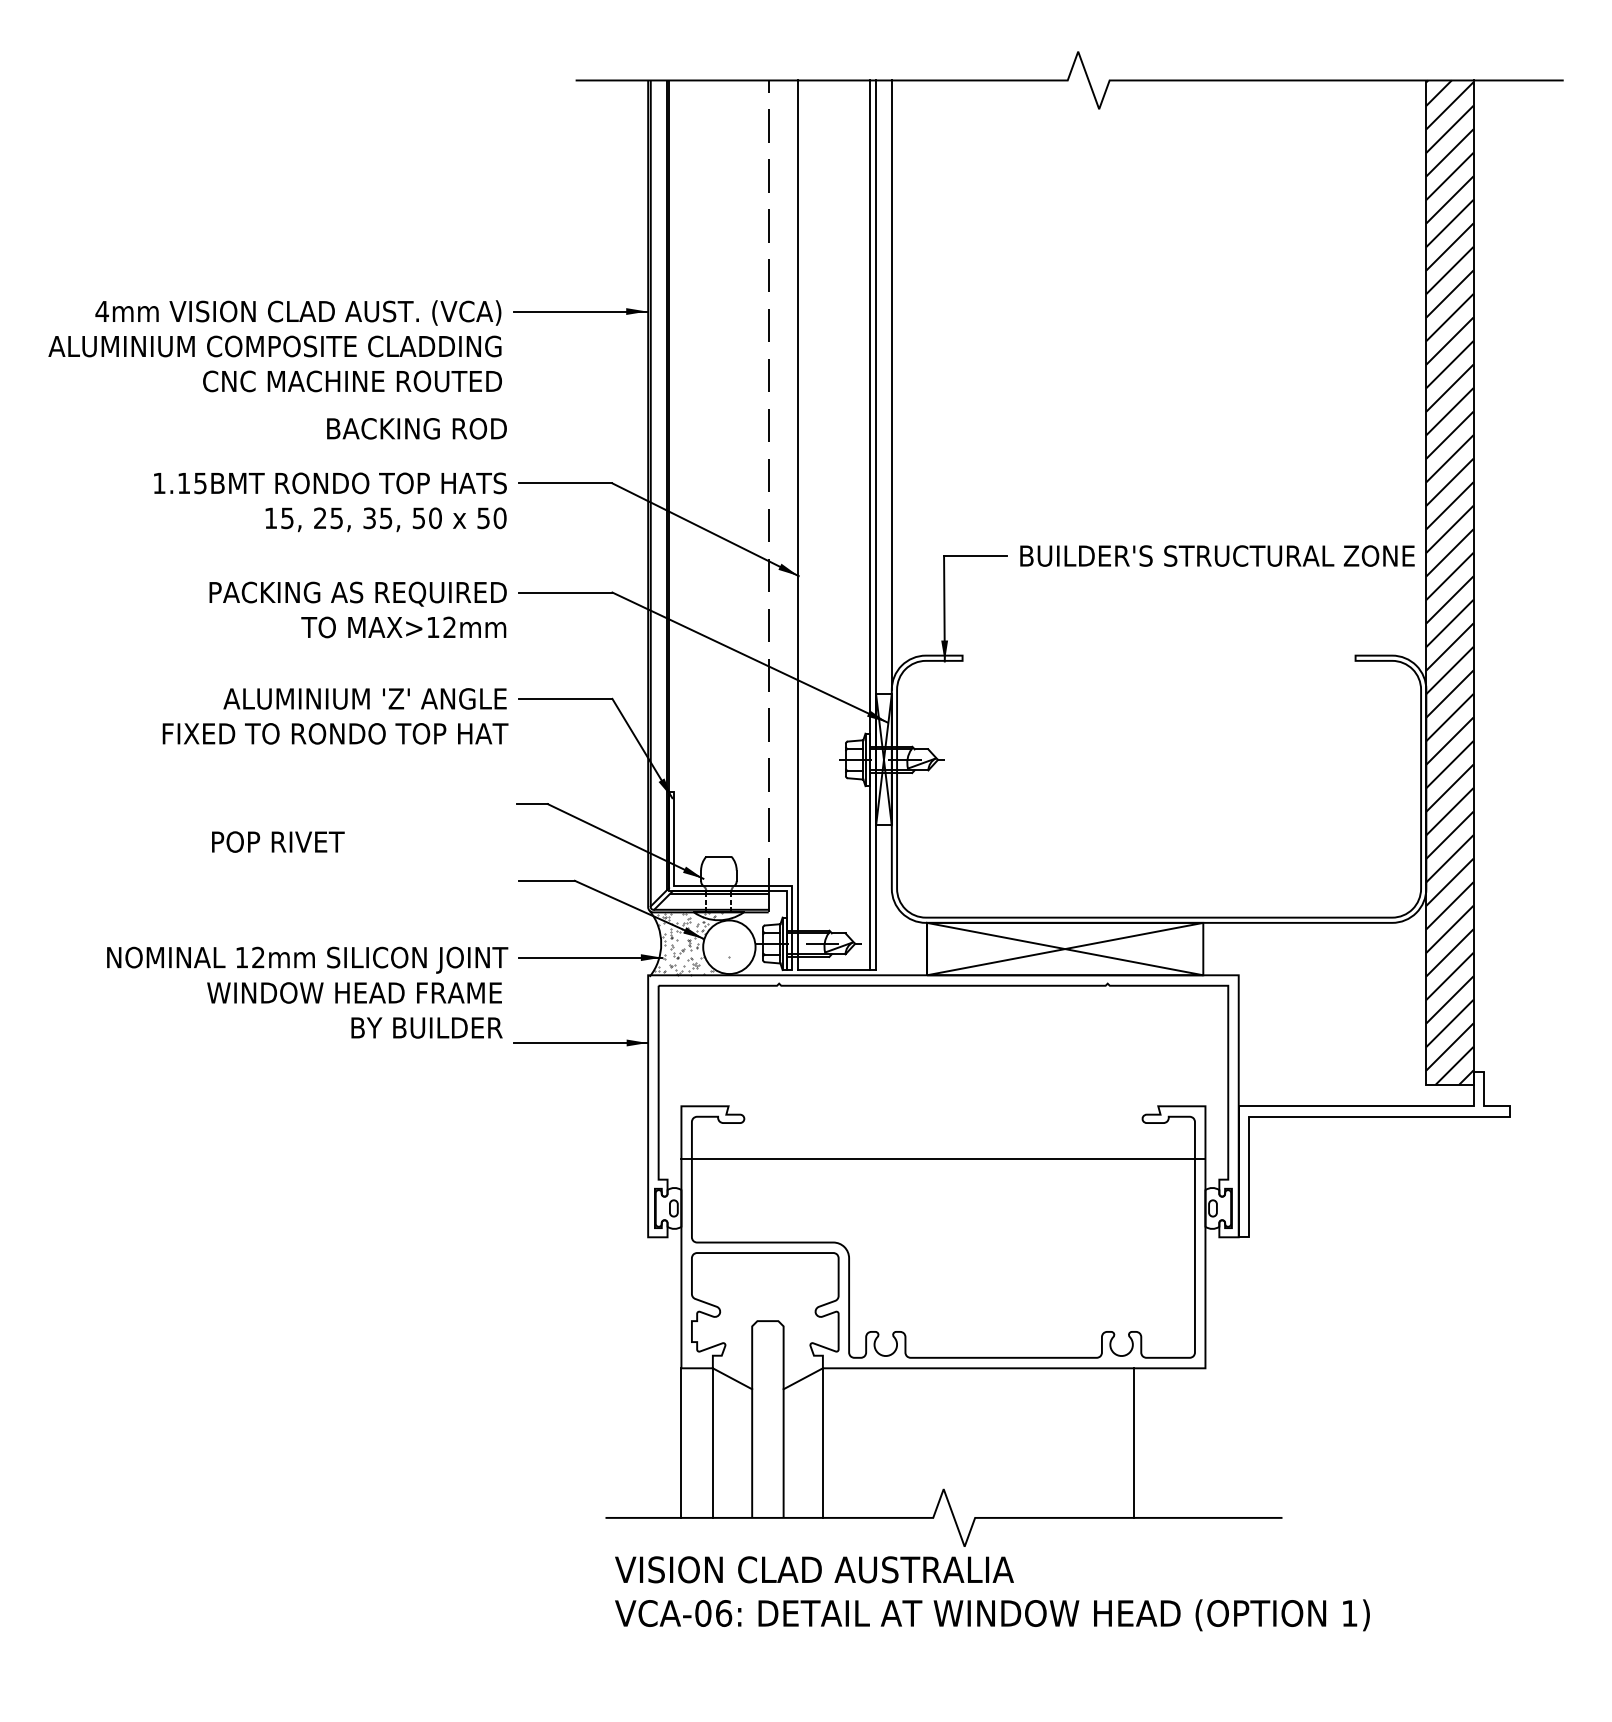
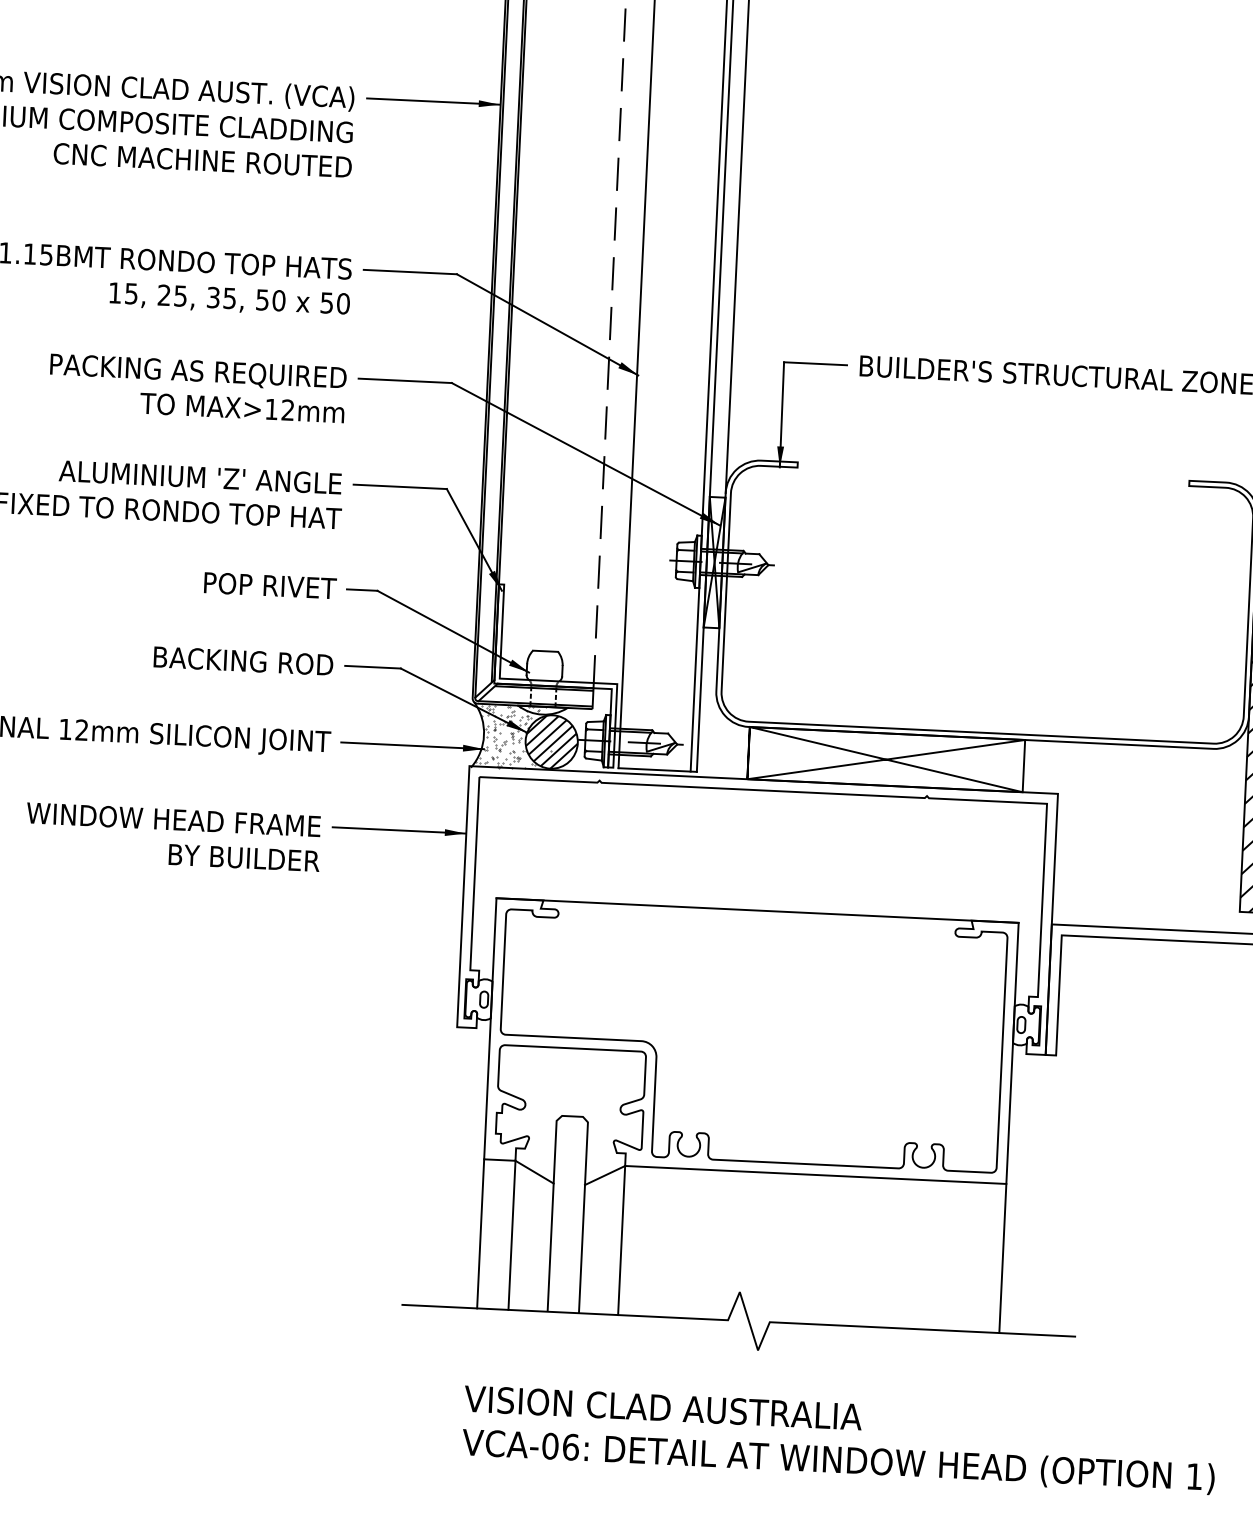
text: (416, 428) -> (243, 660), moved
text: (278, 841) -> (270, 585), moved
hatch: (729, 947) -> (551, 742), added
text: (354, 1010) -> (172, 837), moved
line: (943, 1159) -> (757, 910), moved
line: (1134, 1442) -> (1002, 1257), moved
text: (992, 1593) -> (839, 1439), moved

